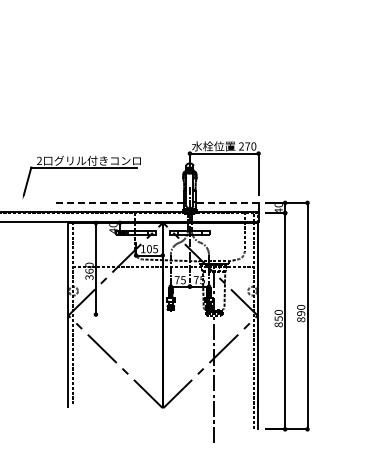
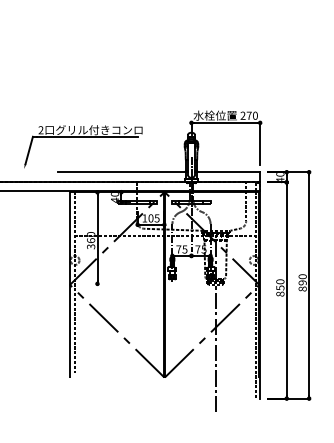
line: (119, 202) -> (121, 171), dashed -> solid
line: (226, 202) -> (228, 171), dashed -> solid

